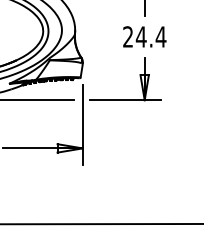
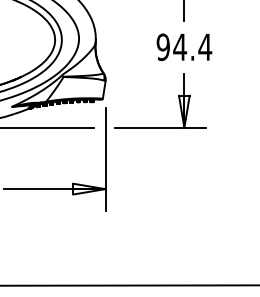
text: (128, 36) -> (163, 46), 24.4 -> 94.4

